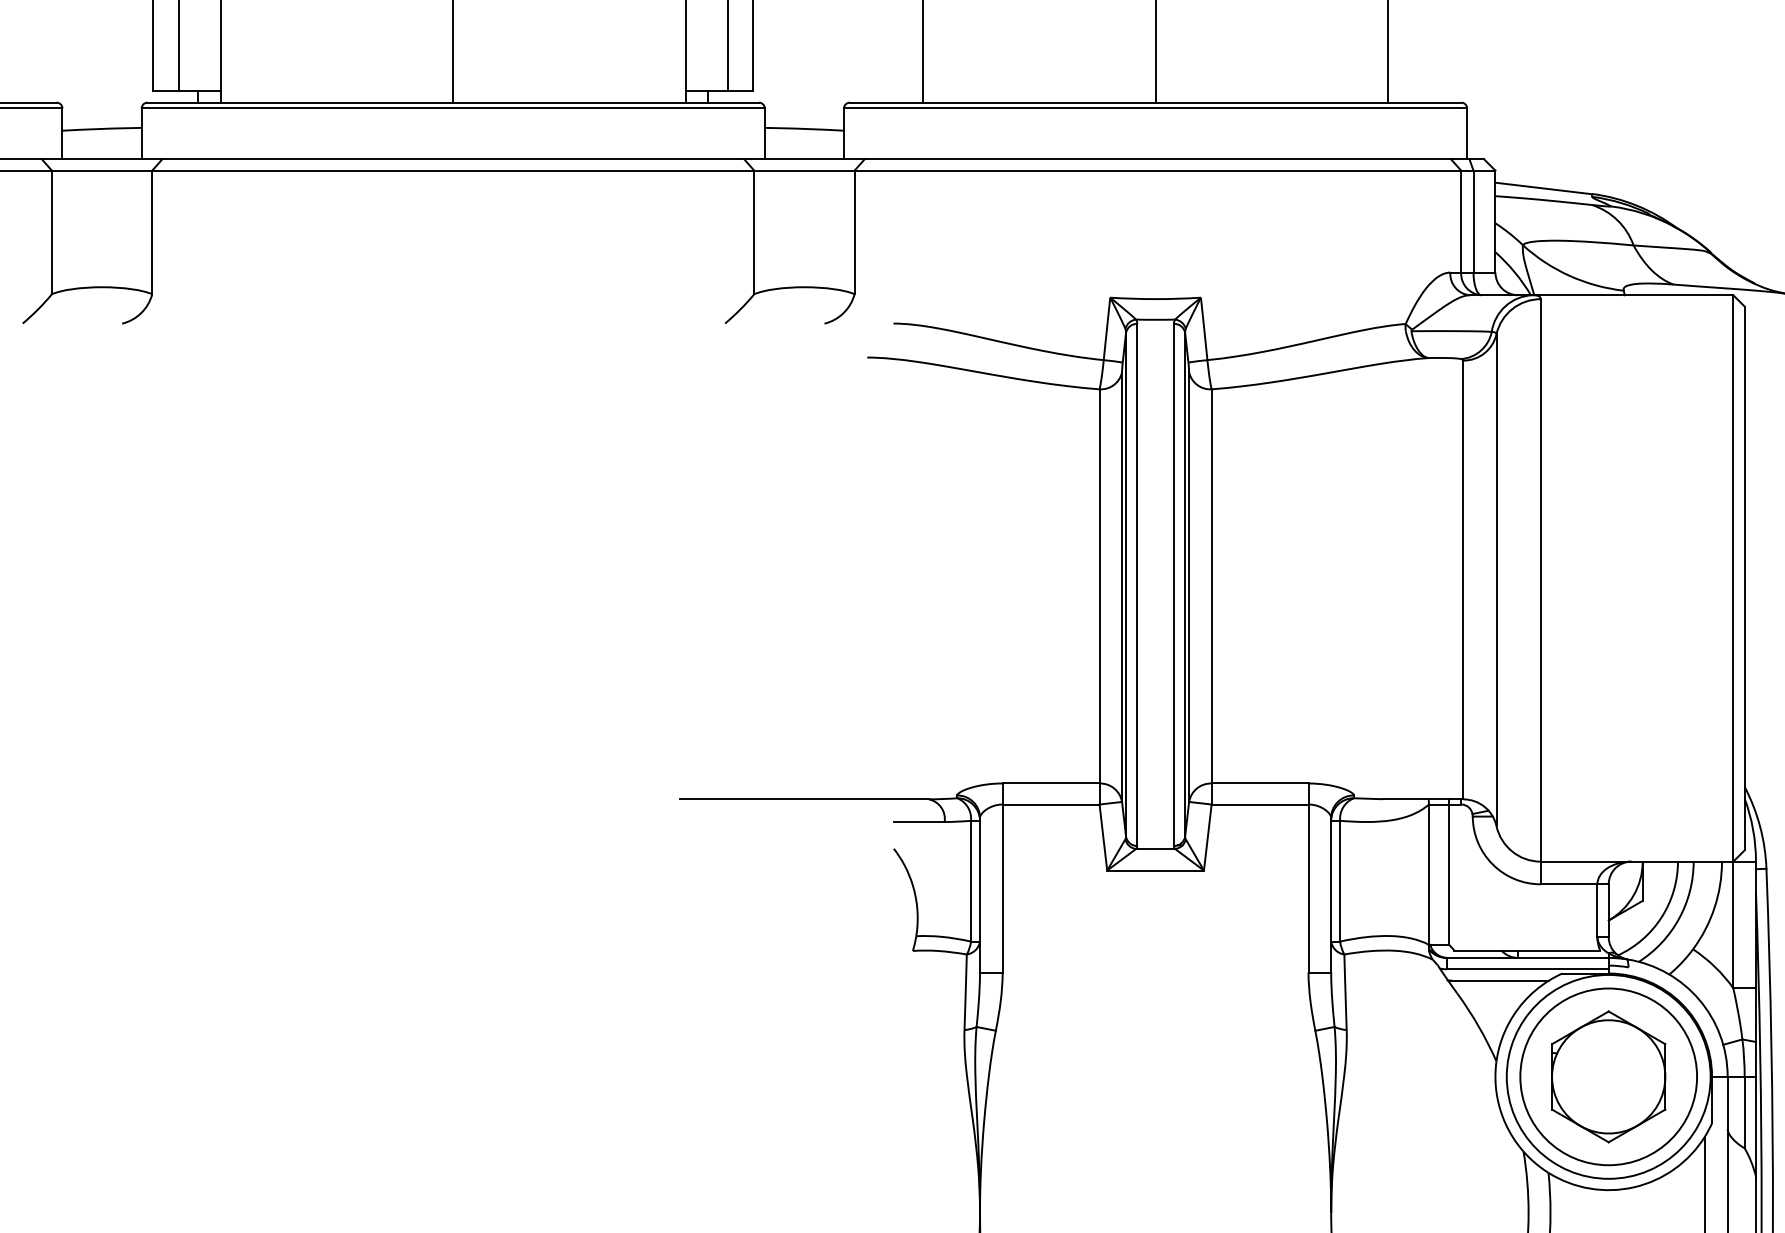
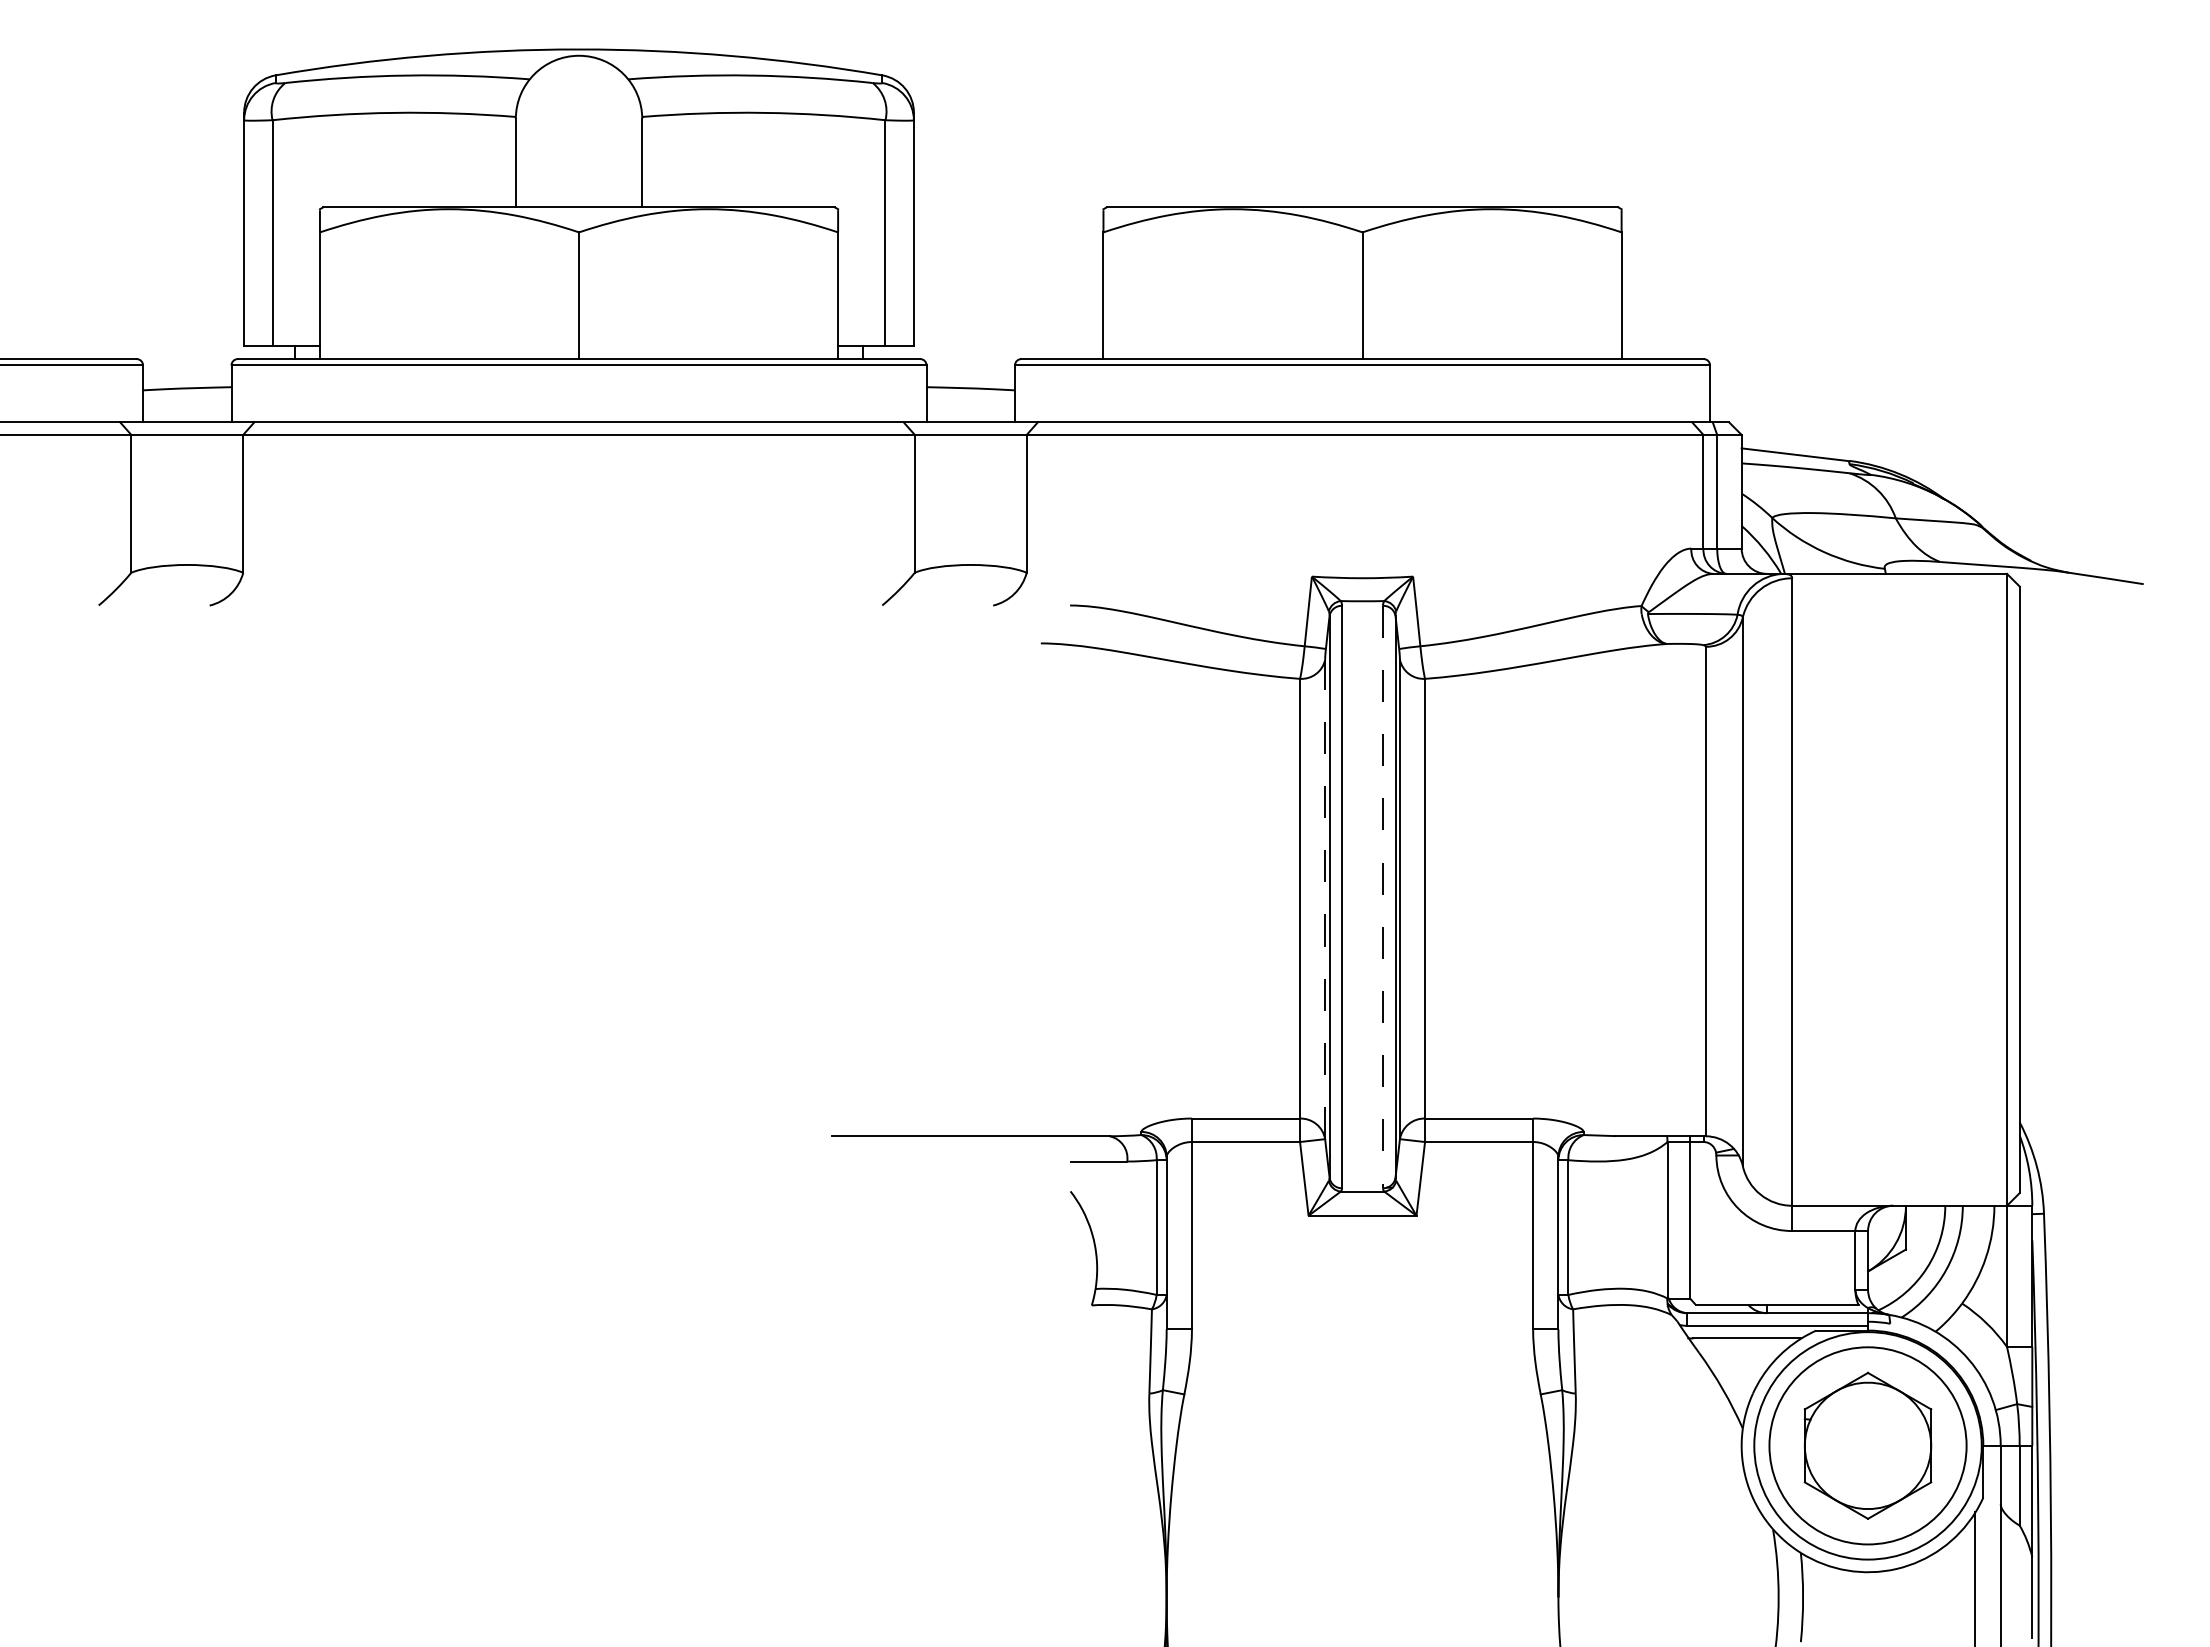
line: (1173, 585) -> (1382, 897), solid -> dashed
line: (1122, 587) -> (1325, 899), solid -> dashed

